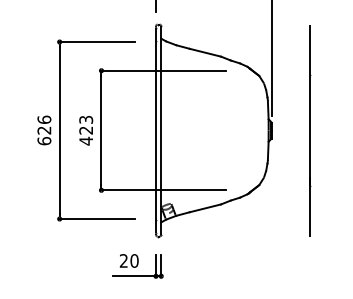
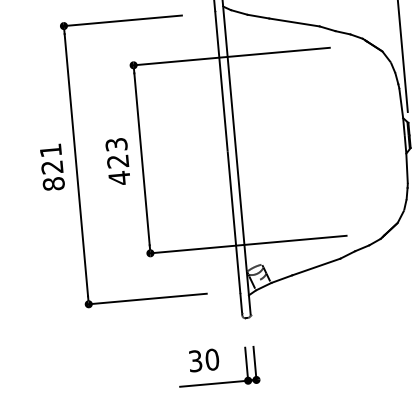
text: (44, 130) -> (52, 167), 626 -> 821
text: (123, 260) -> (194, 360), 20 -> 30

